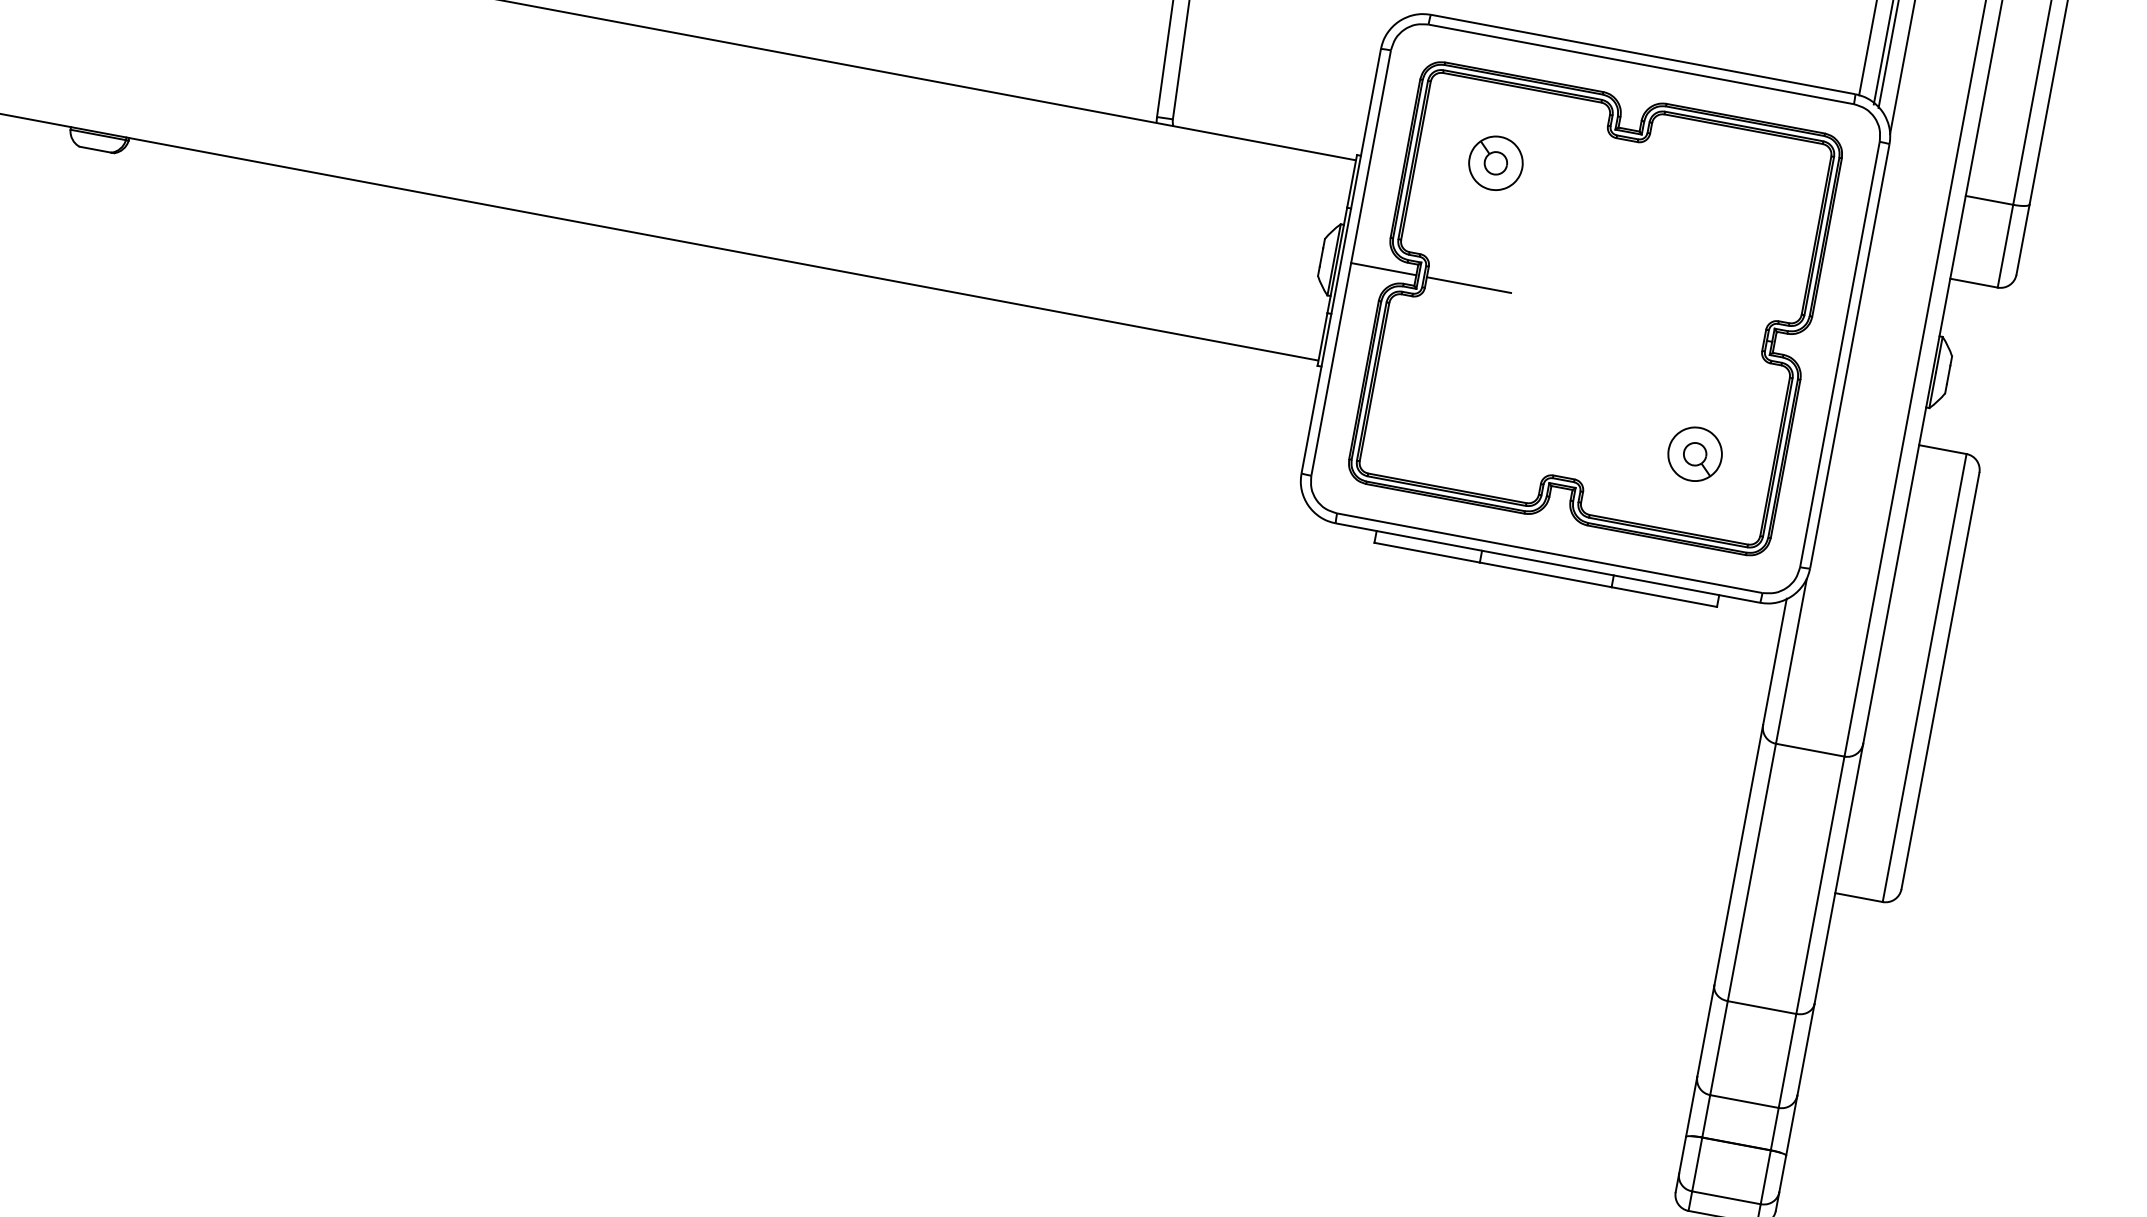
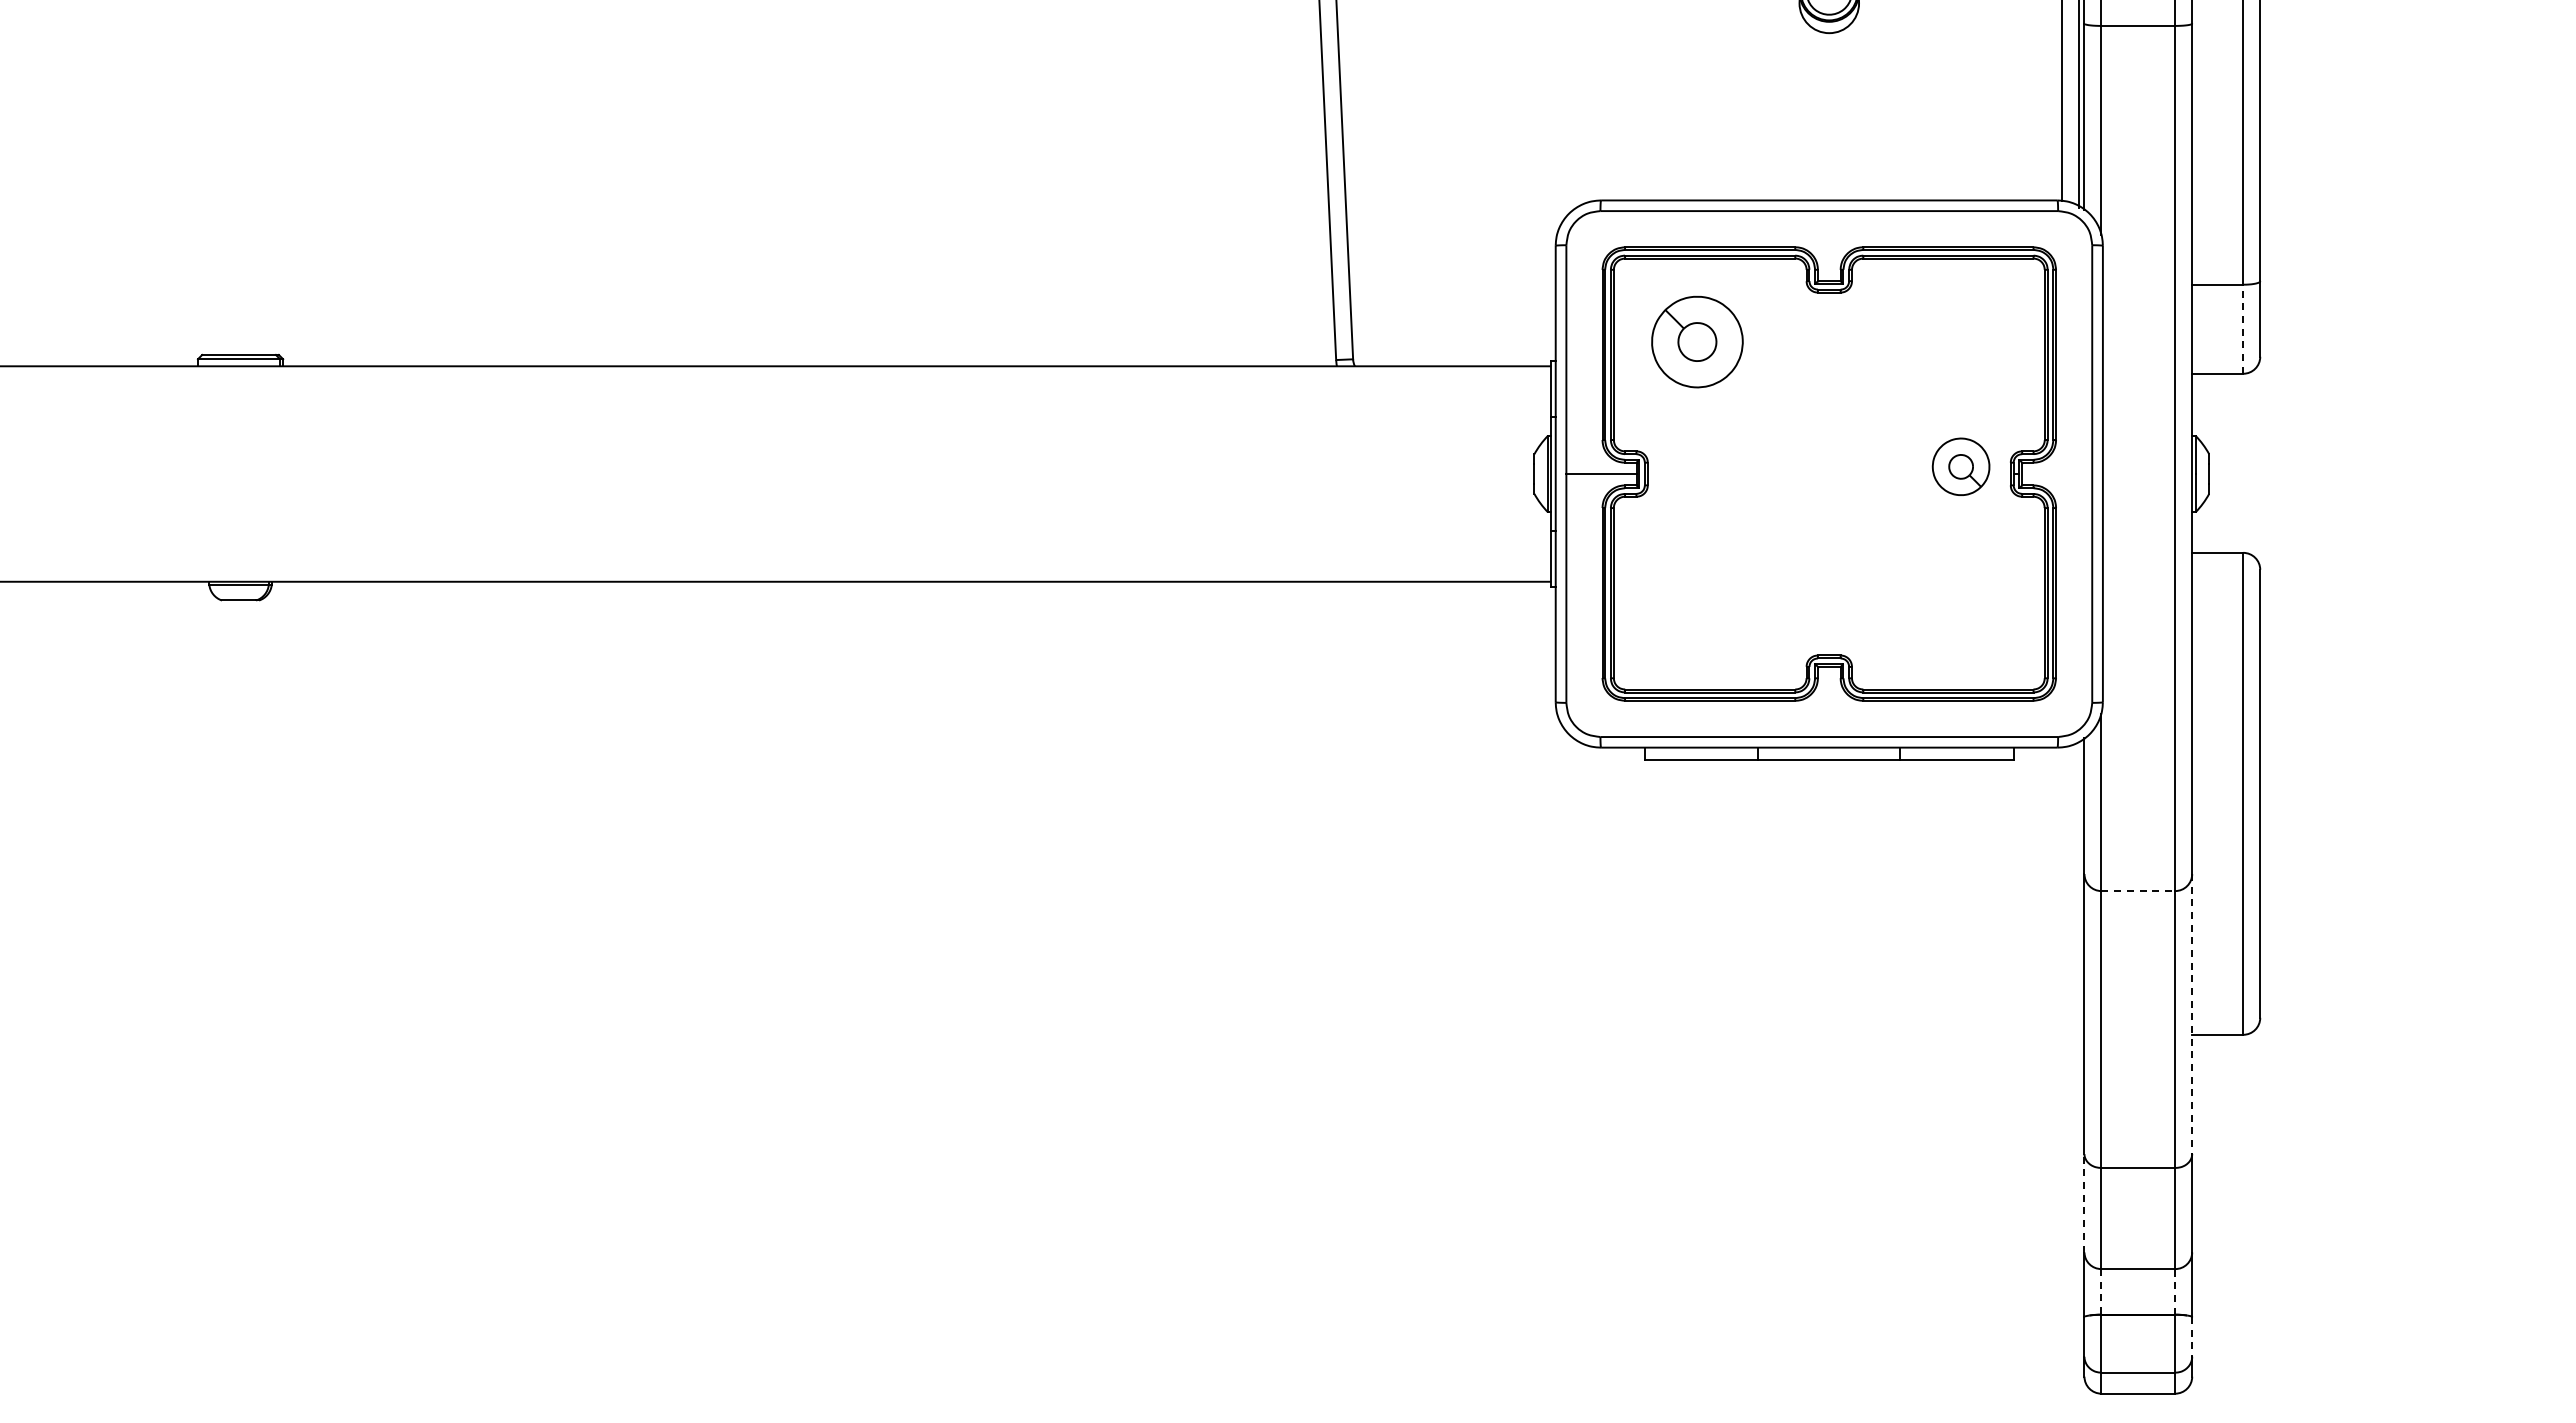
part: (1495, 163) -> (1697, 342), size x1.6
line: (2005, 246) -> (2243, 329), solid -> dashed
line: (1468, 285) -> (1692, 474), removed
part: (1694, 453) -> (1960, 466), moved
line: (1810, 750) -> (2138, 891), solid -> dashed
line: (1839, 874) -> (2192, 1014), solid -> dashed
line: (1706, 1030) -> (2084, 1202), solid -> dashed
line: (1706, 1115) -> (2101, 1291), solid -> dashed
line: (1775, 1128) -> (2175, 1291), solid -> dashed
line: (1783, 1173) -> (2192, 1336), solid -> dashed

